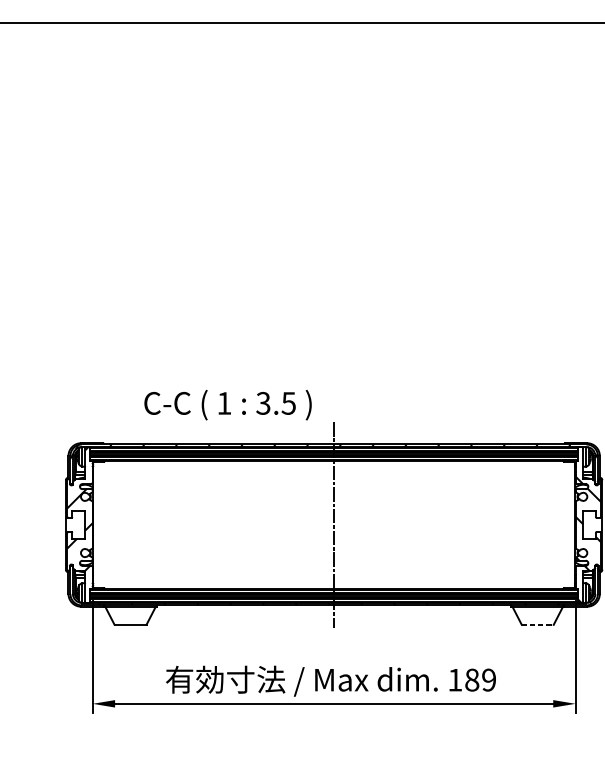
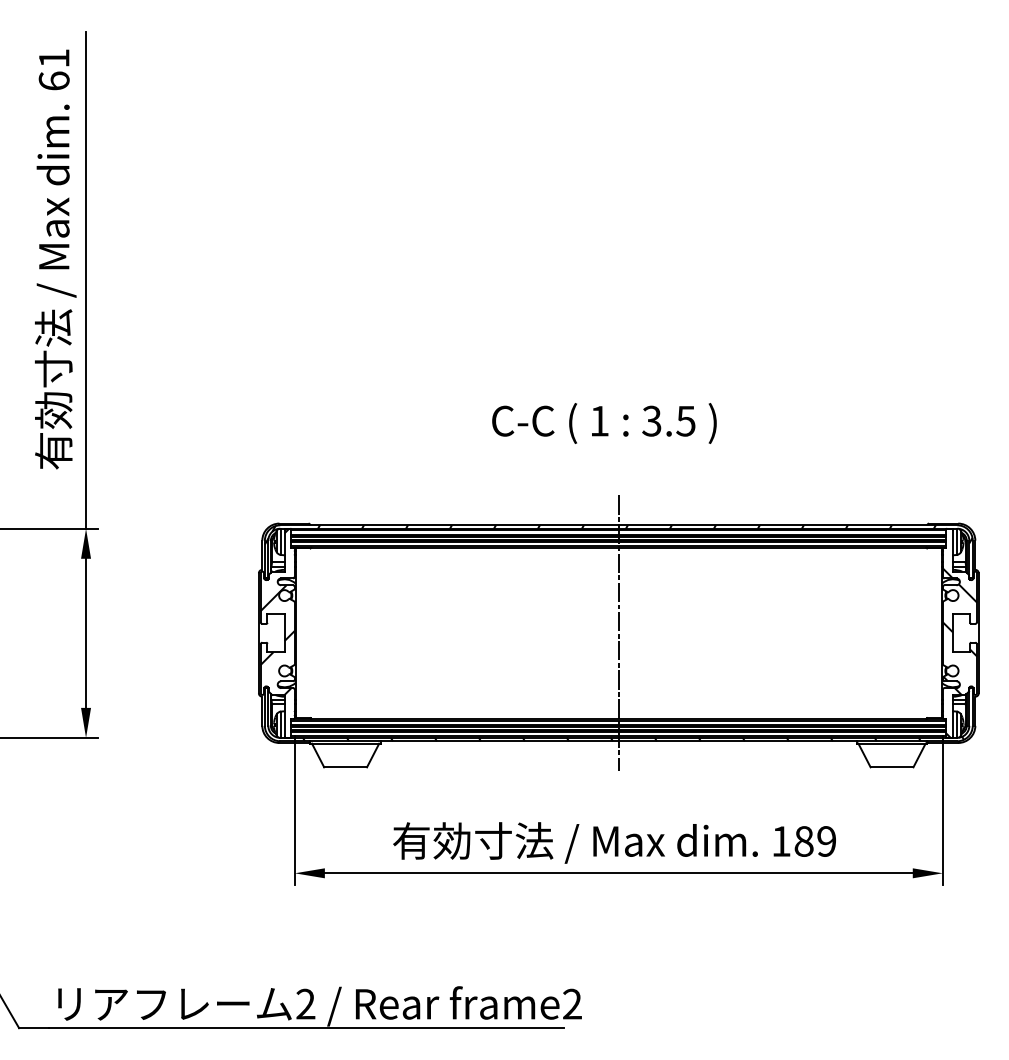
text: (228, 405) -> (604, 423), moved
line: (538, 624) -> (892, 767), dashed -> solid

